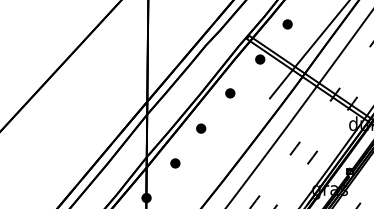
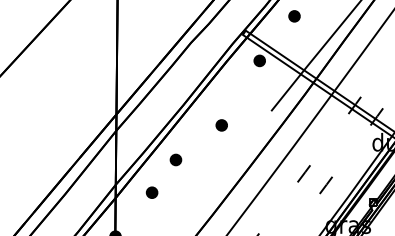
part: (230, 93) -> (222, 125), moved
part: (201, 128) -> (176, 159), moved

